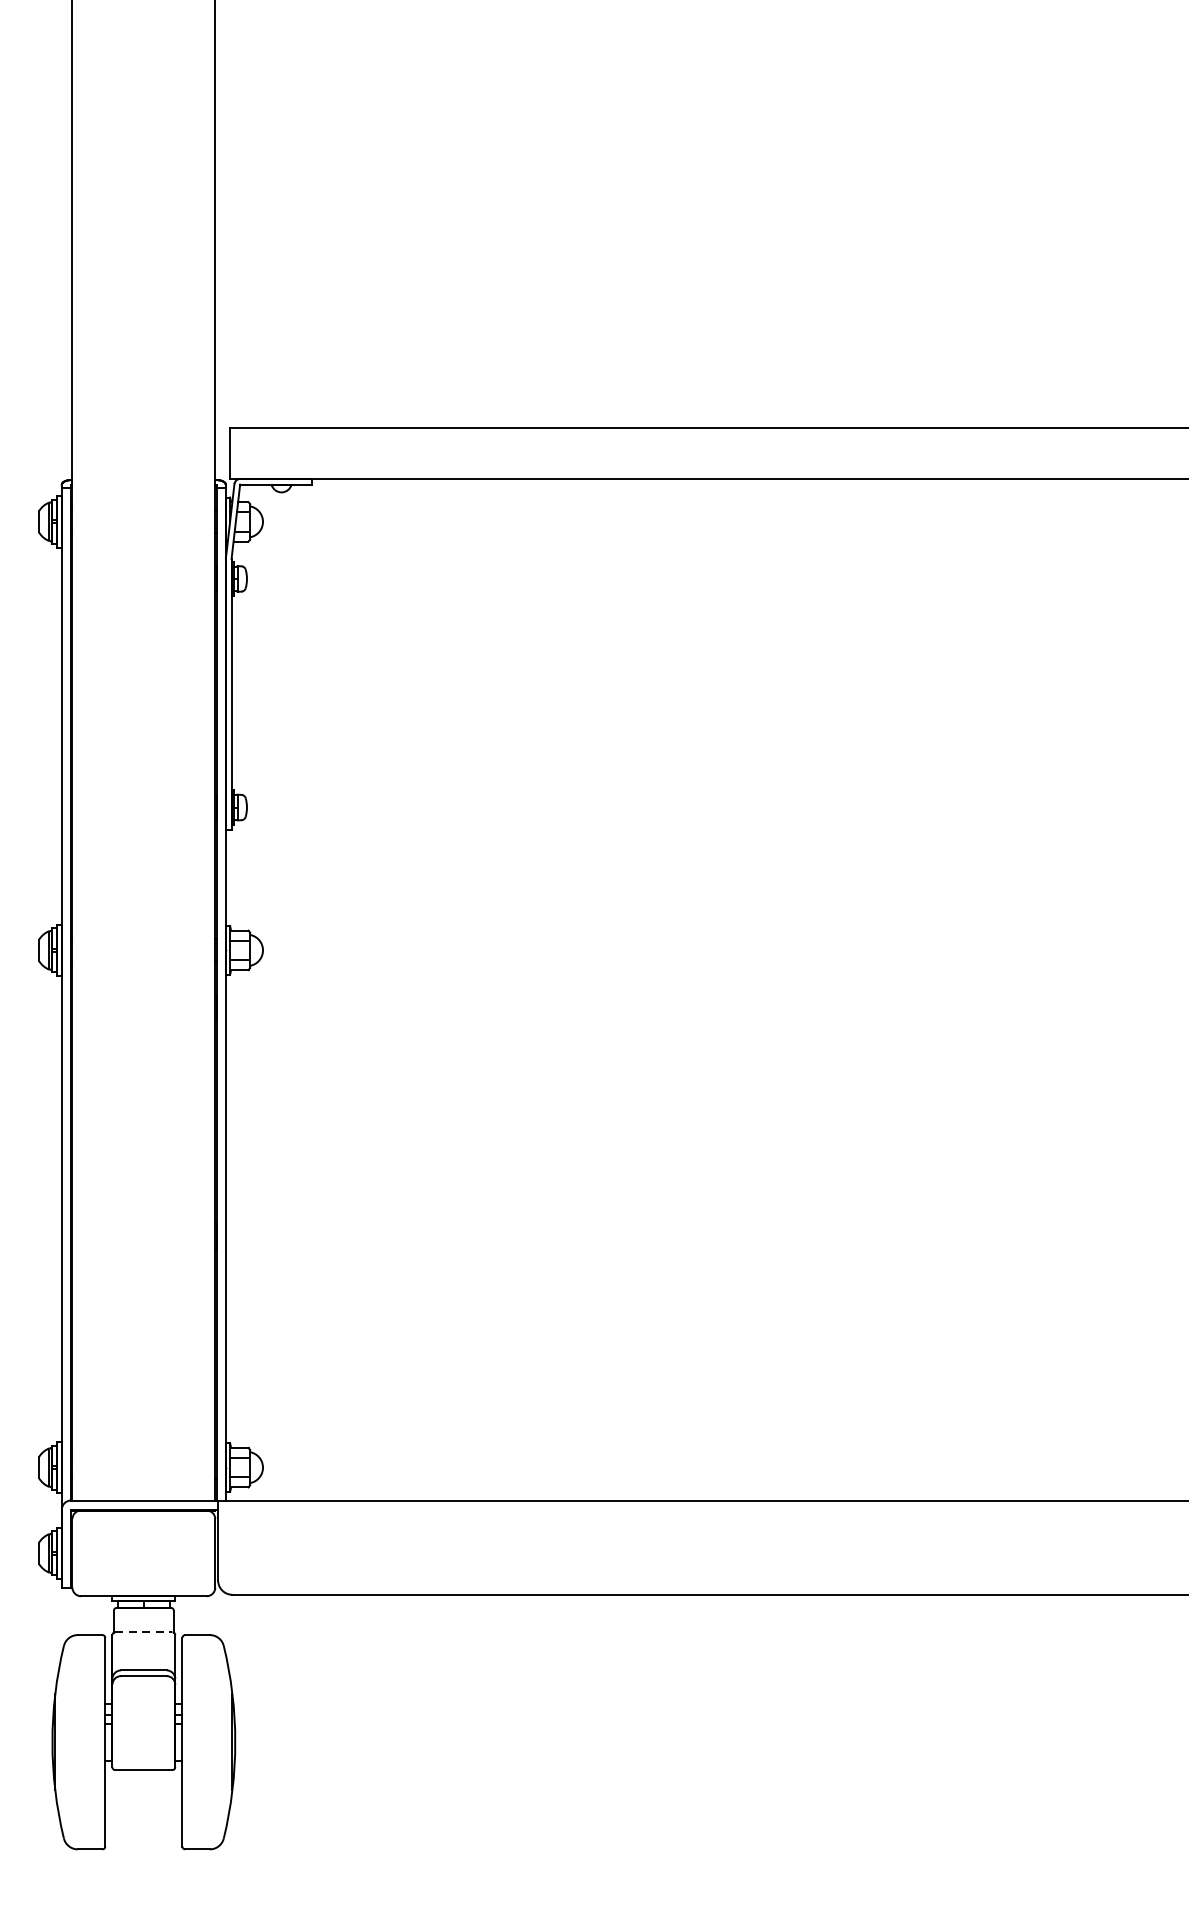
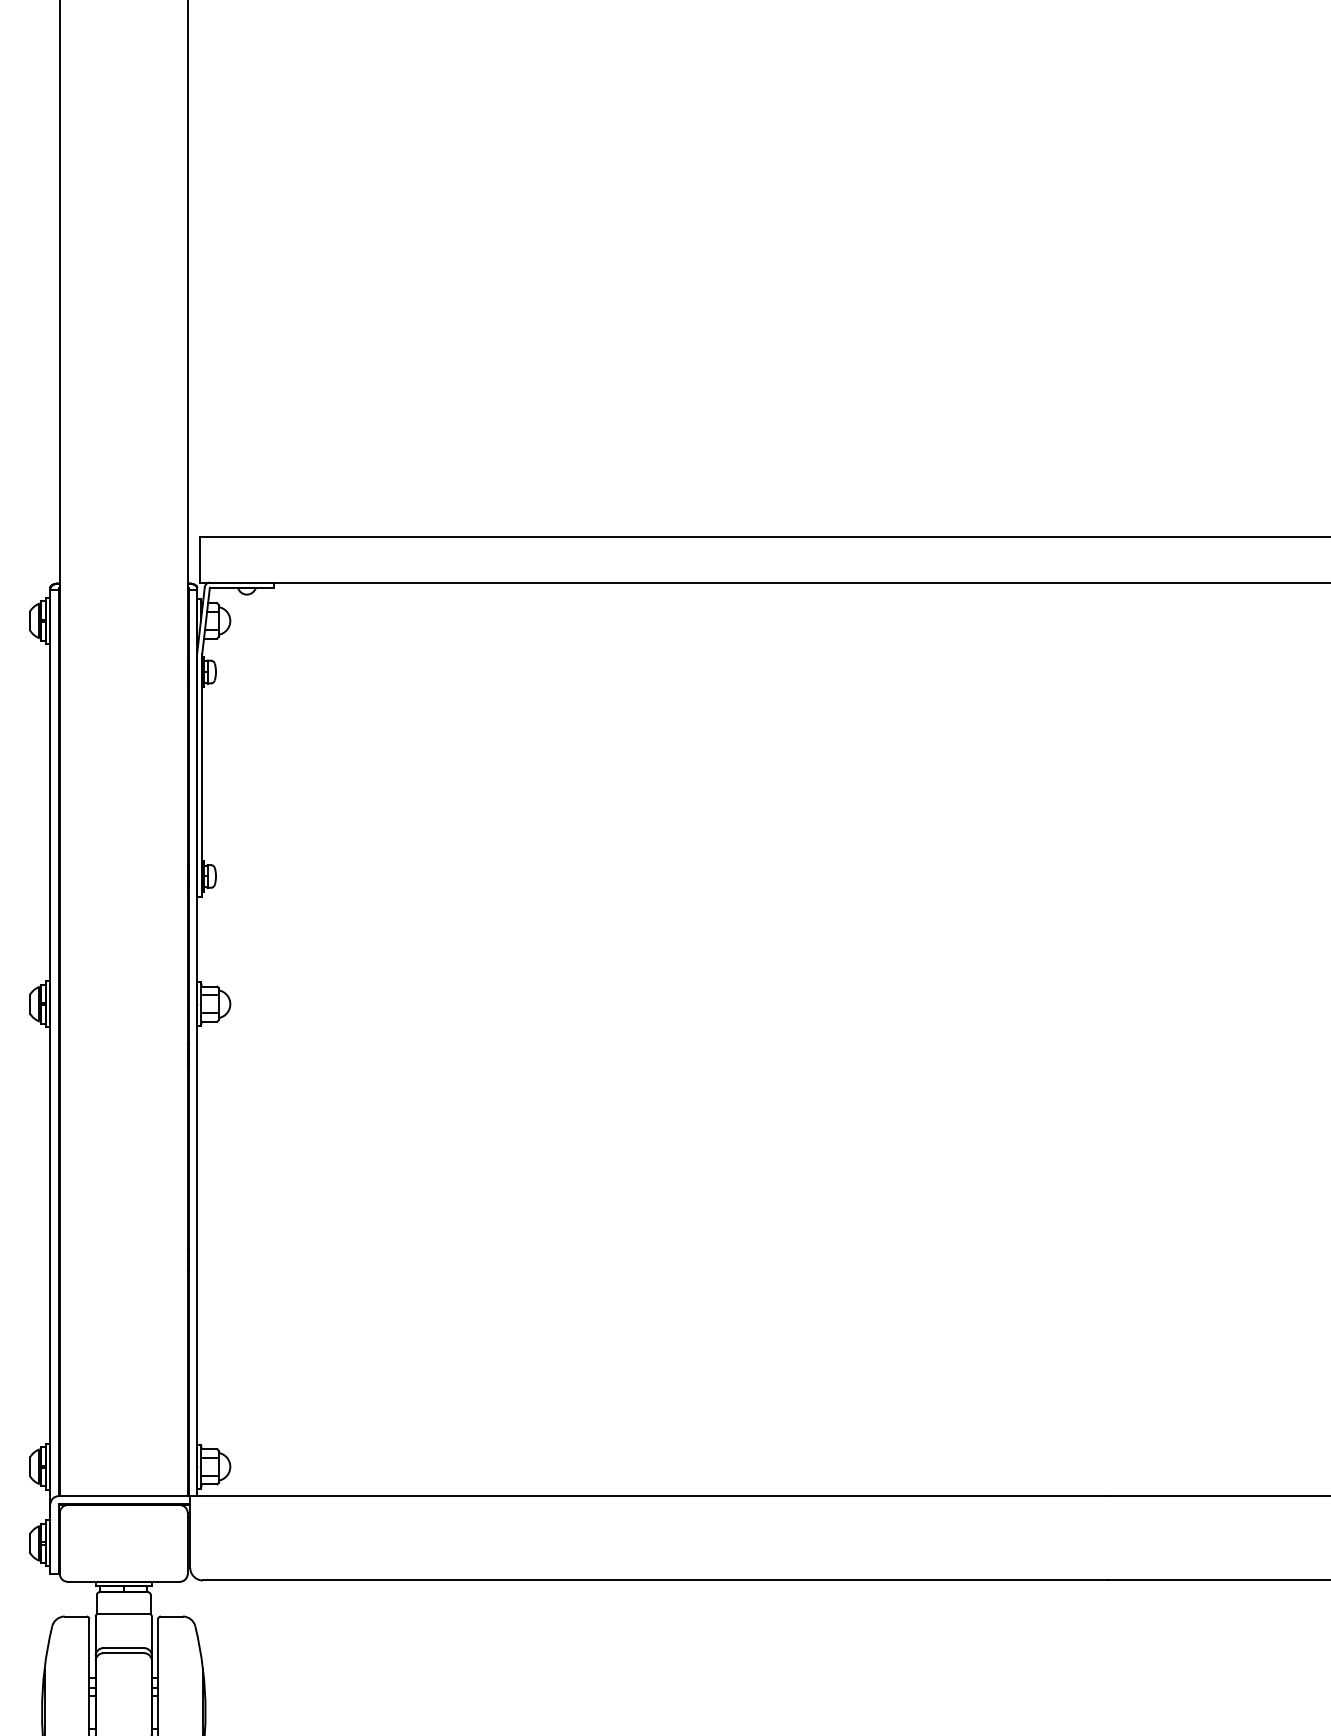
line: (143, 1631) -> (123, 1613), dashed -> solid

